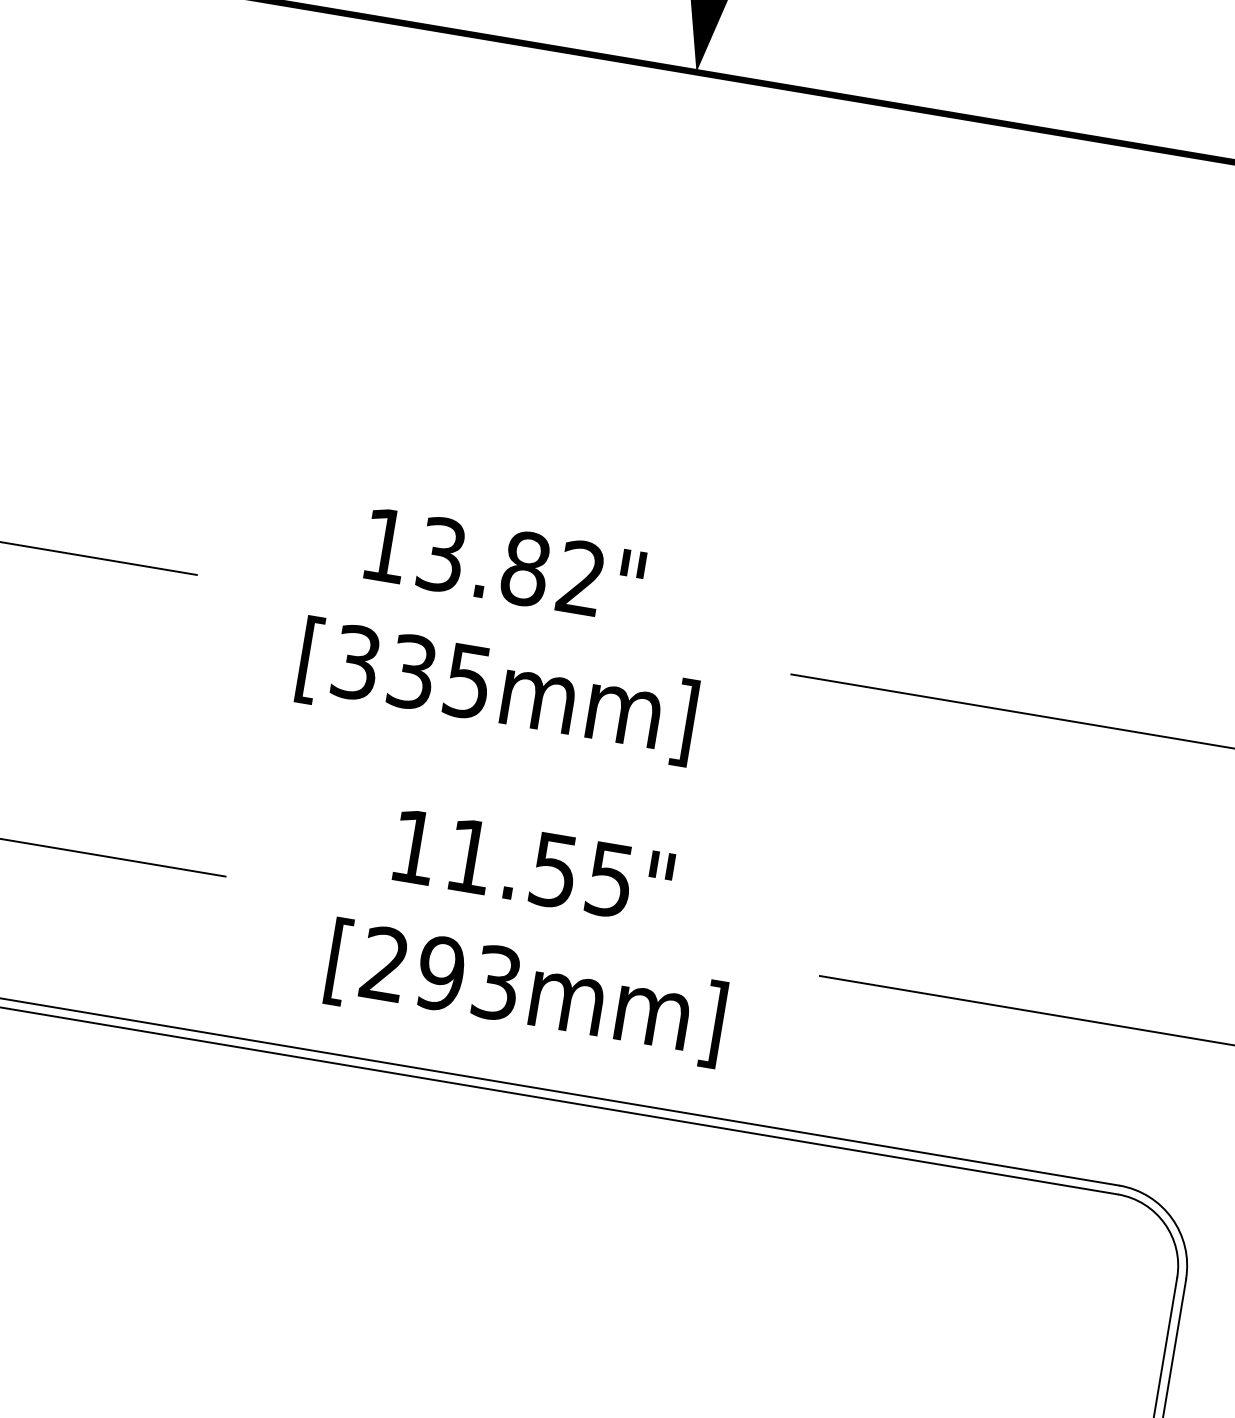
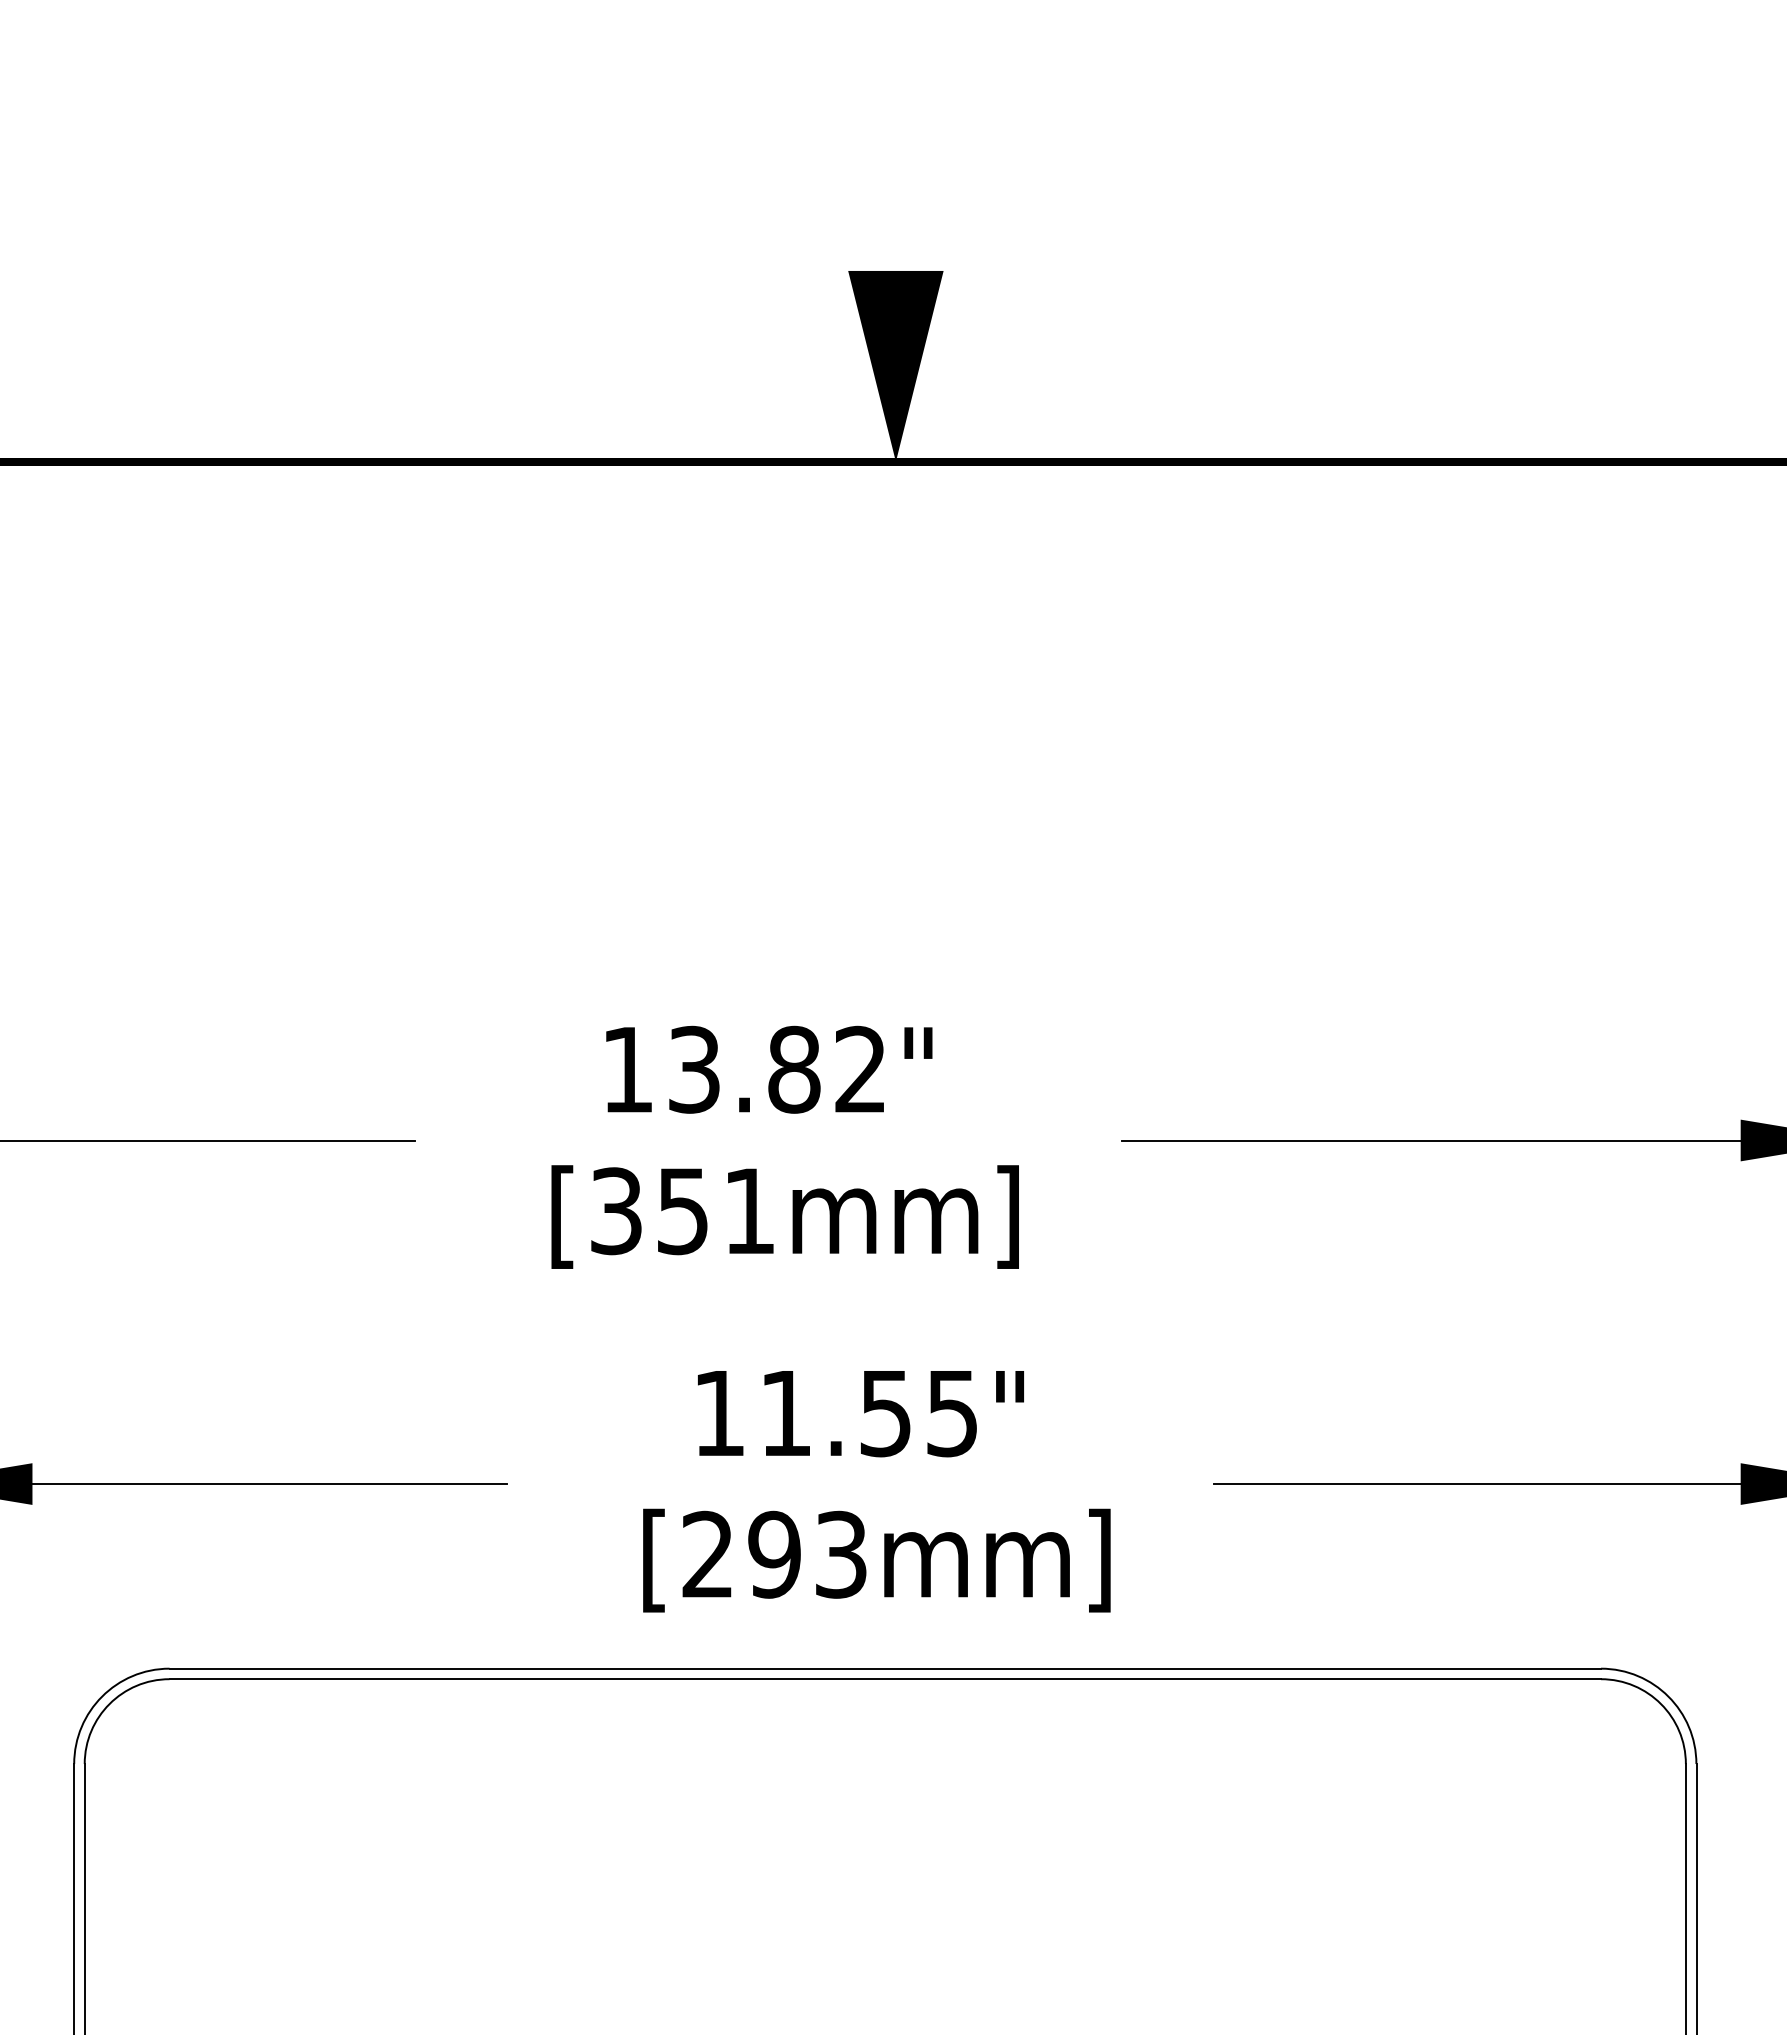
text: (439, 676) -> (715, 1211), [335mm] -> [351mm]

